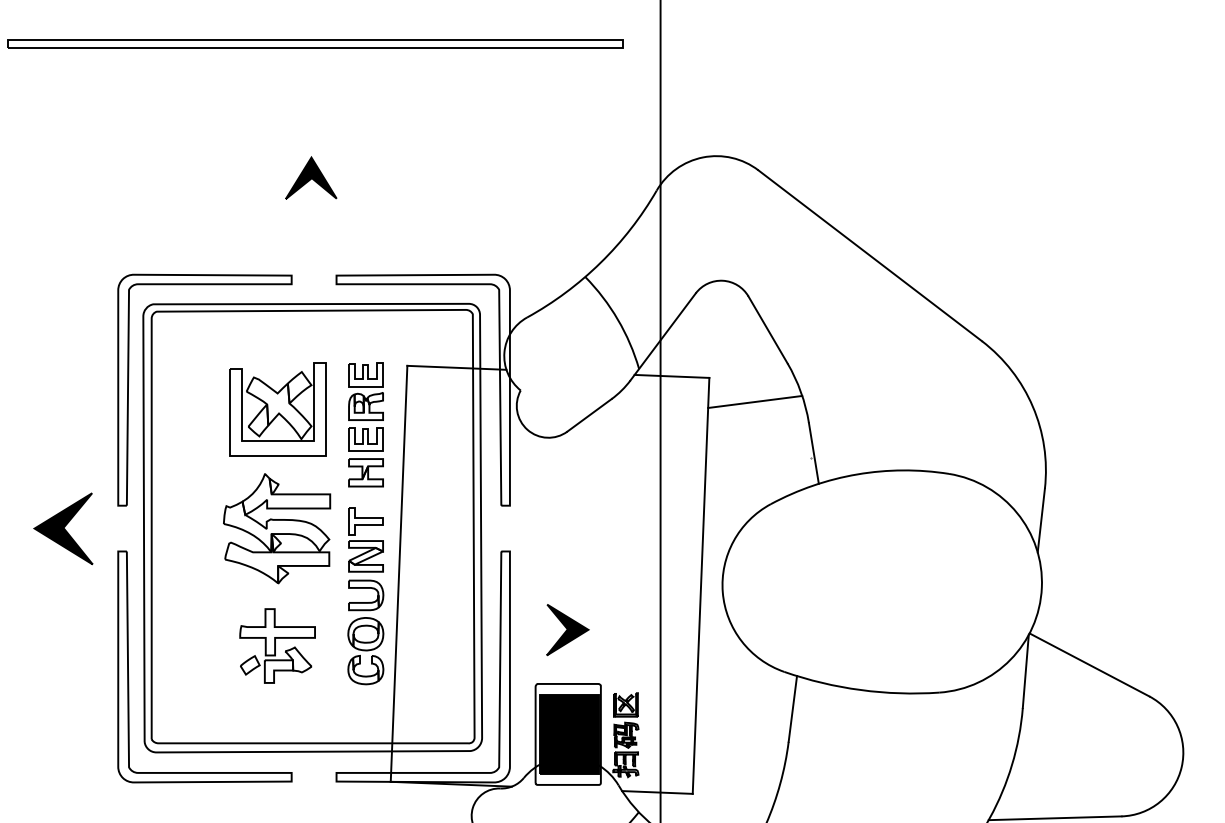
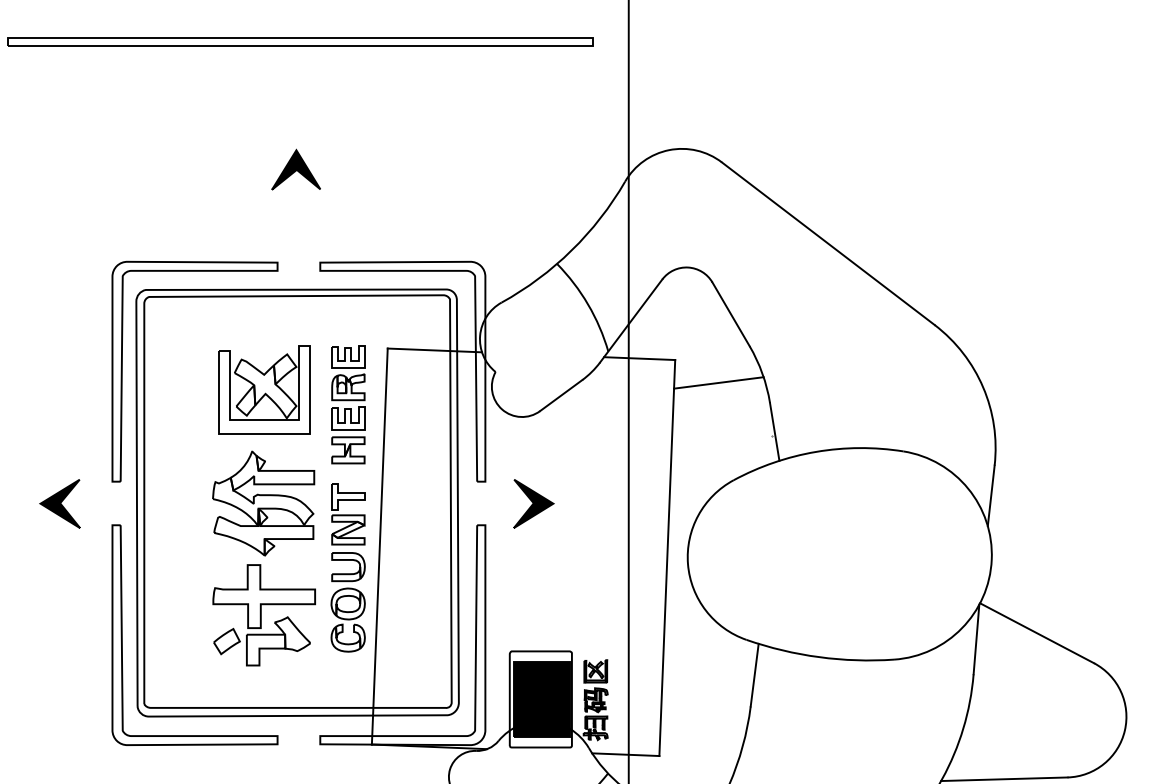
part: (62, 529) -> (59, 504), size x0.71
part: (567, 630) -> (533, 504), moved
part: (277, 645) -> (264, 614), size x1.43

